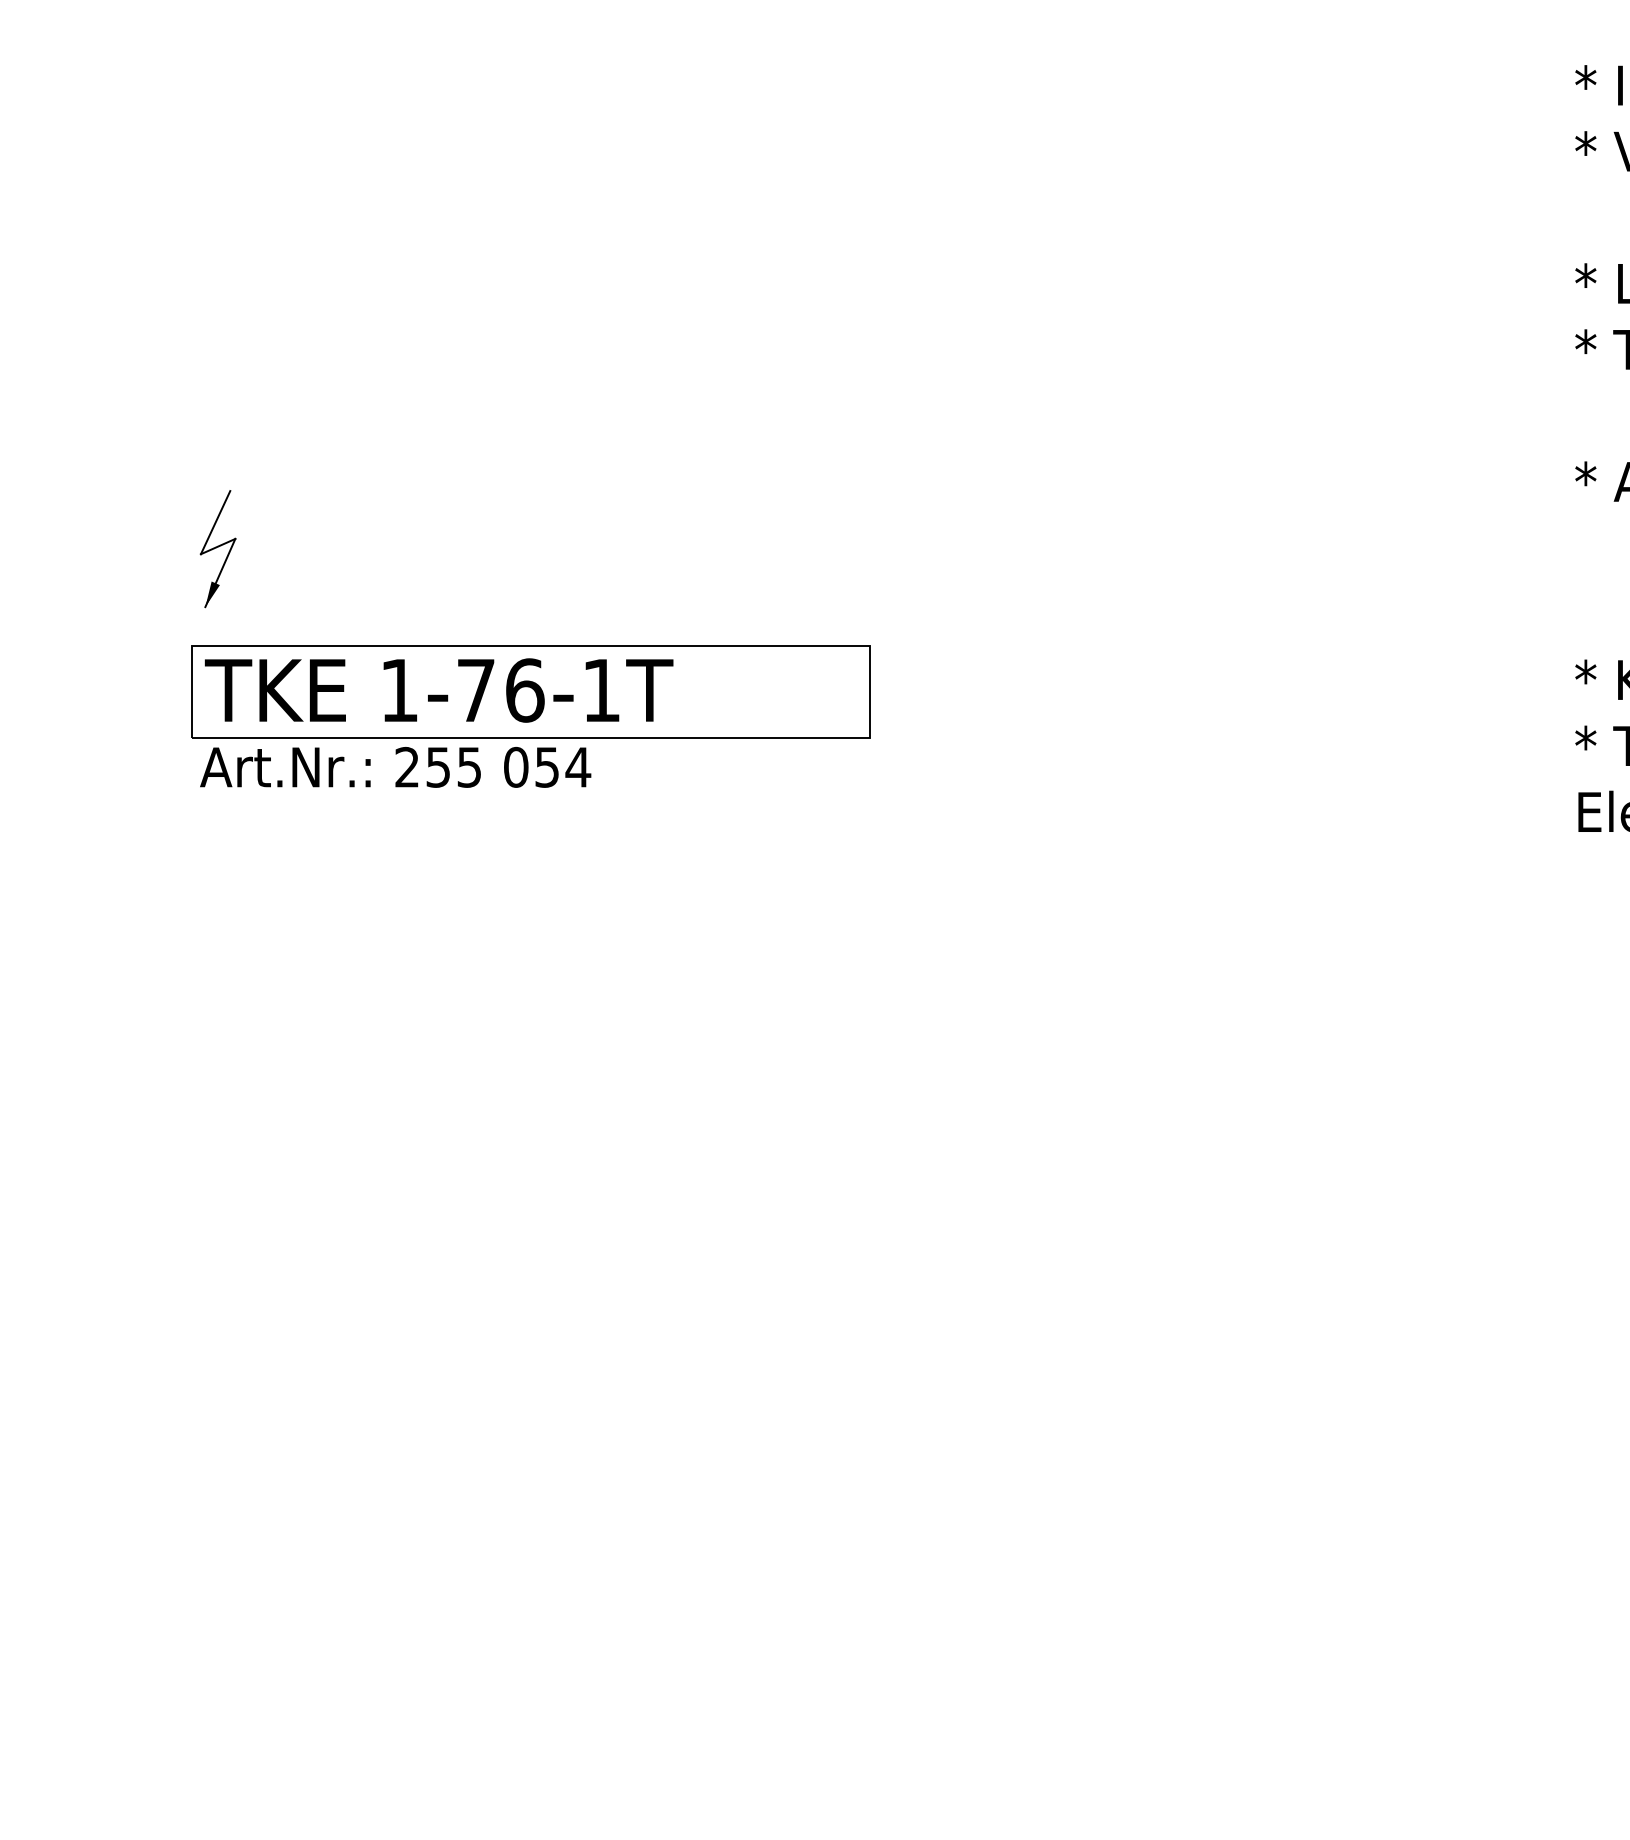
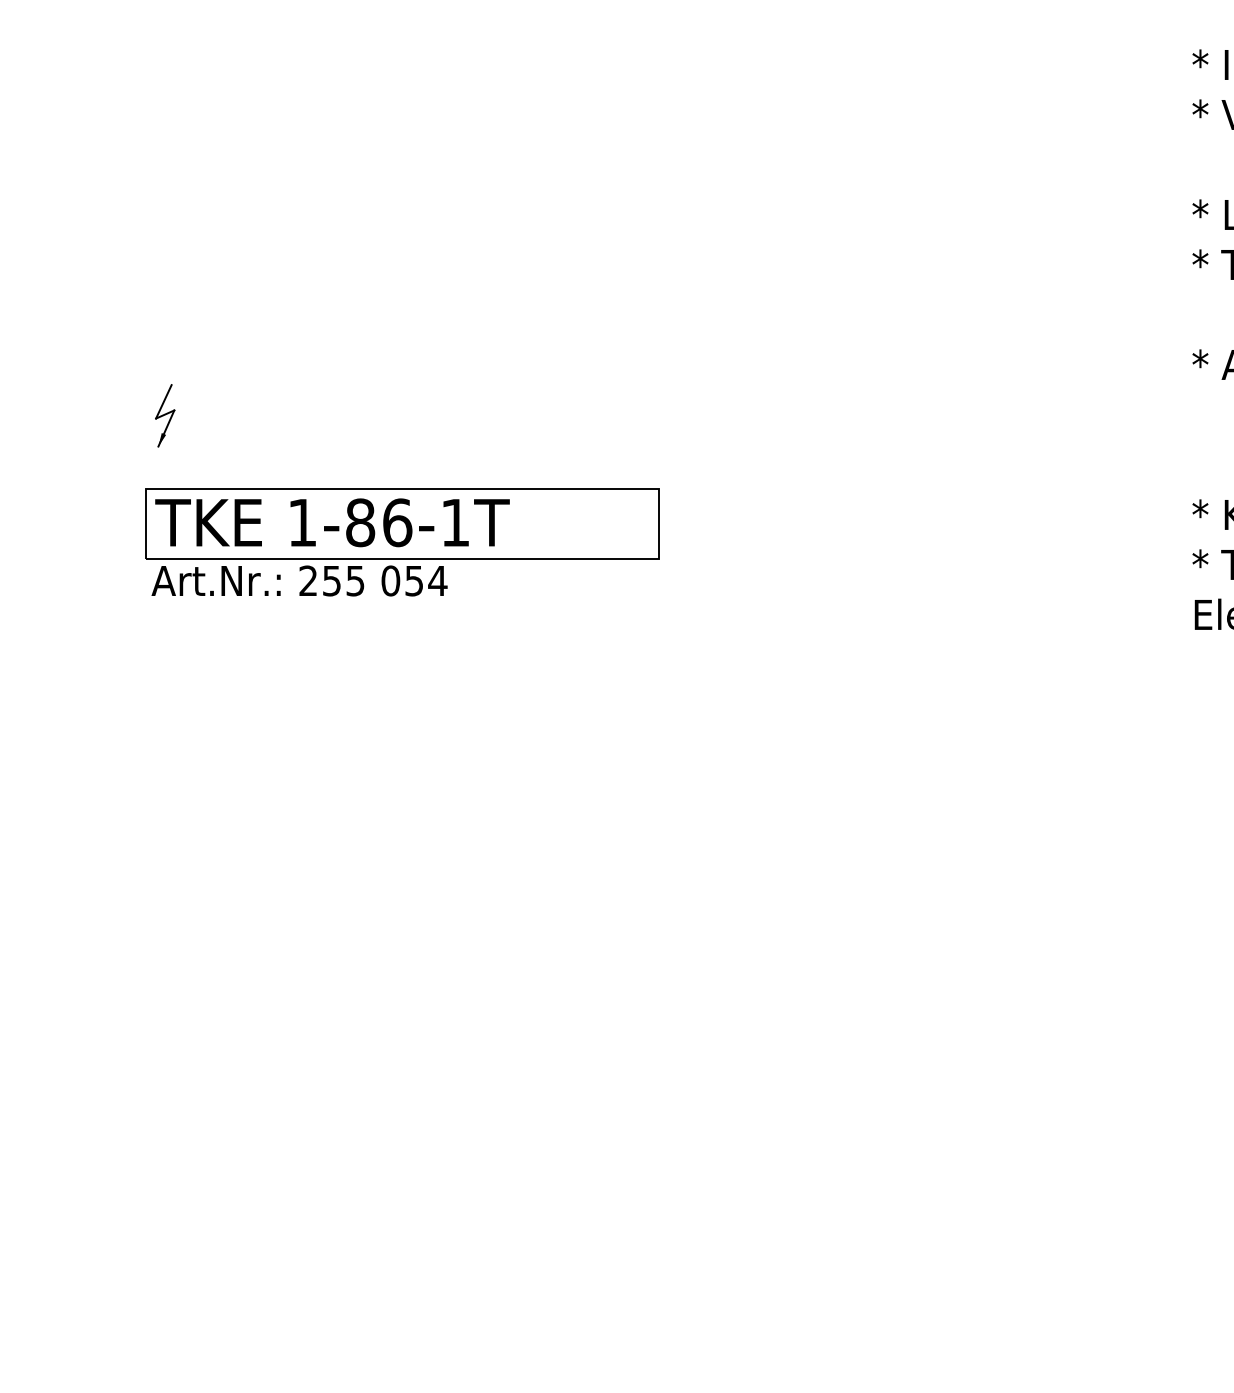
part: (217, 549) -> (164, 416), size x0.7
text: (476, 690) -> (360, 522), 1-76-1T -> 1-86-1T

